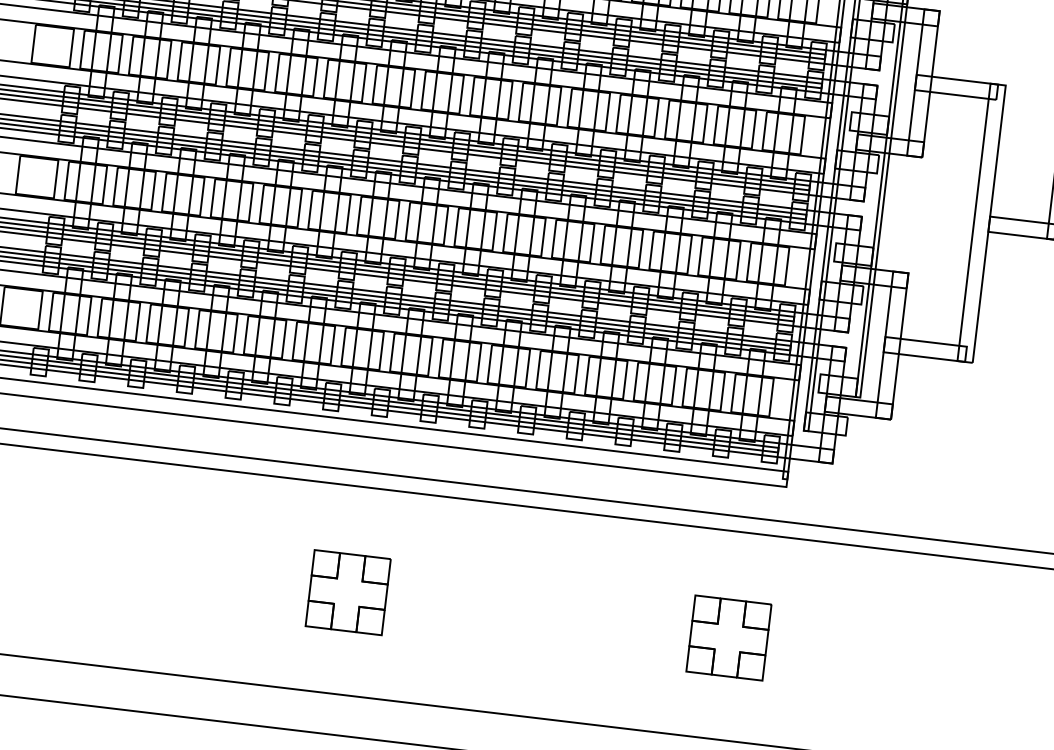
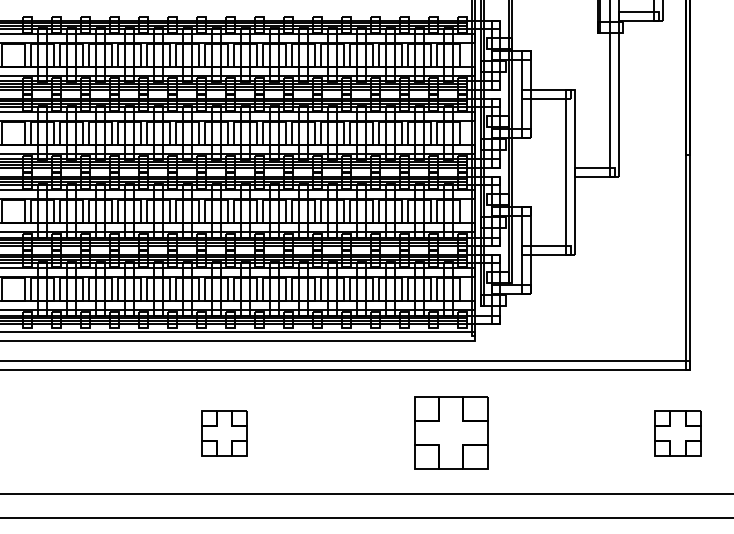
part: (729, 638) -> (451, 433), size x1.6

